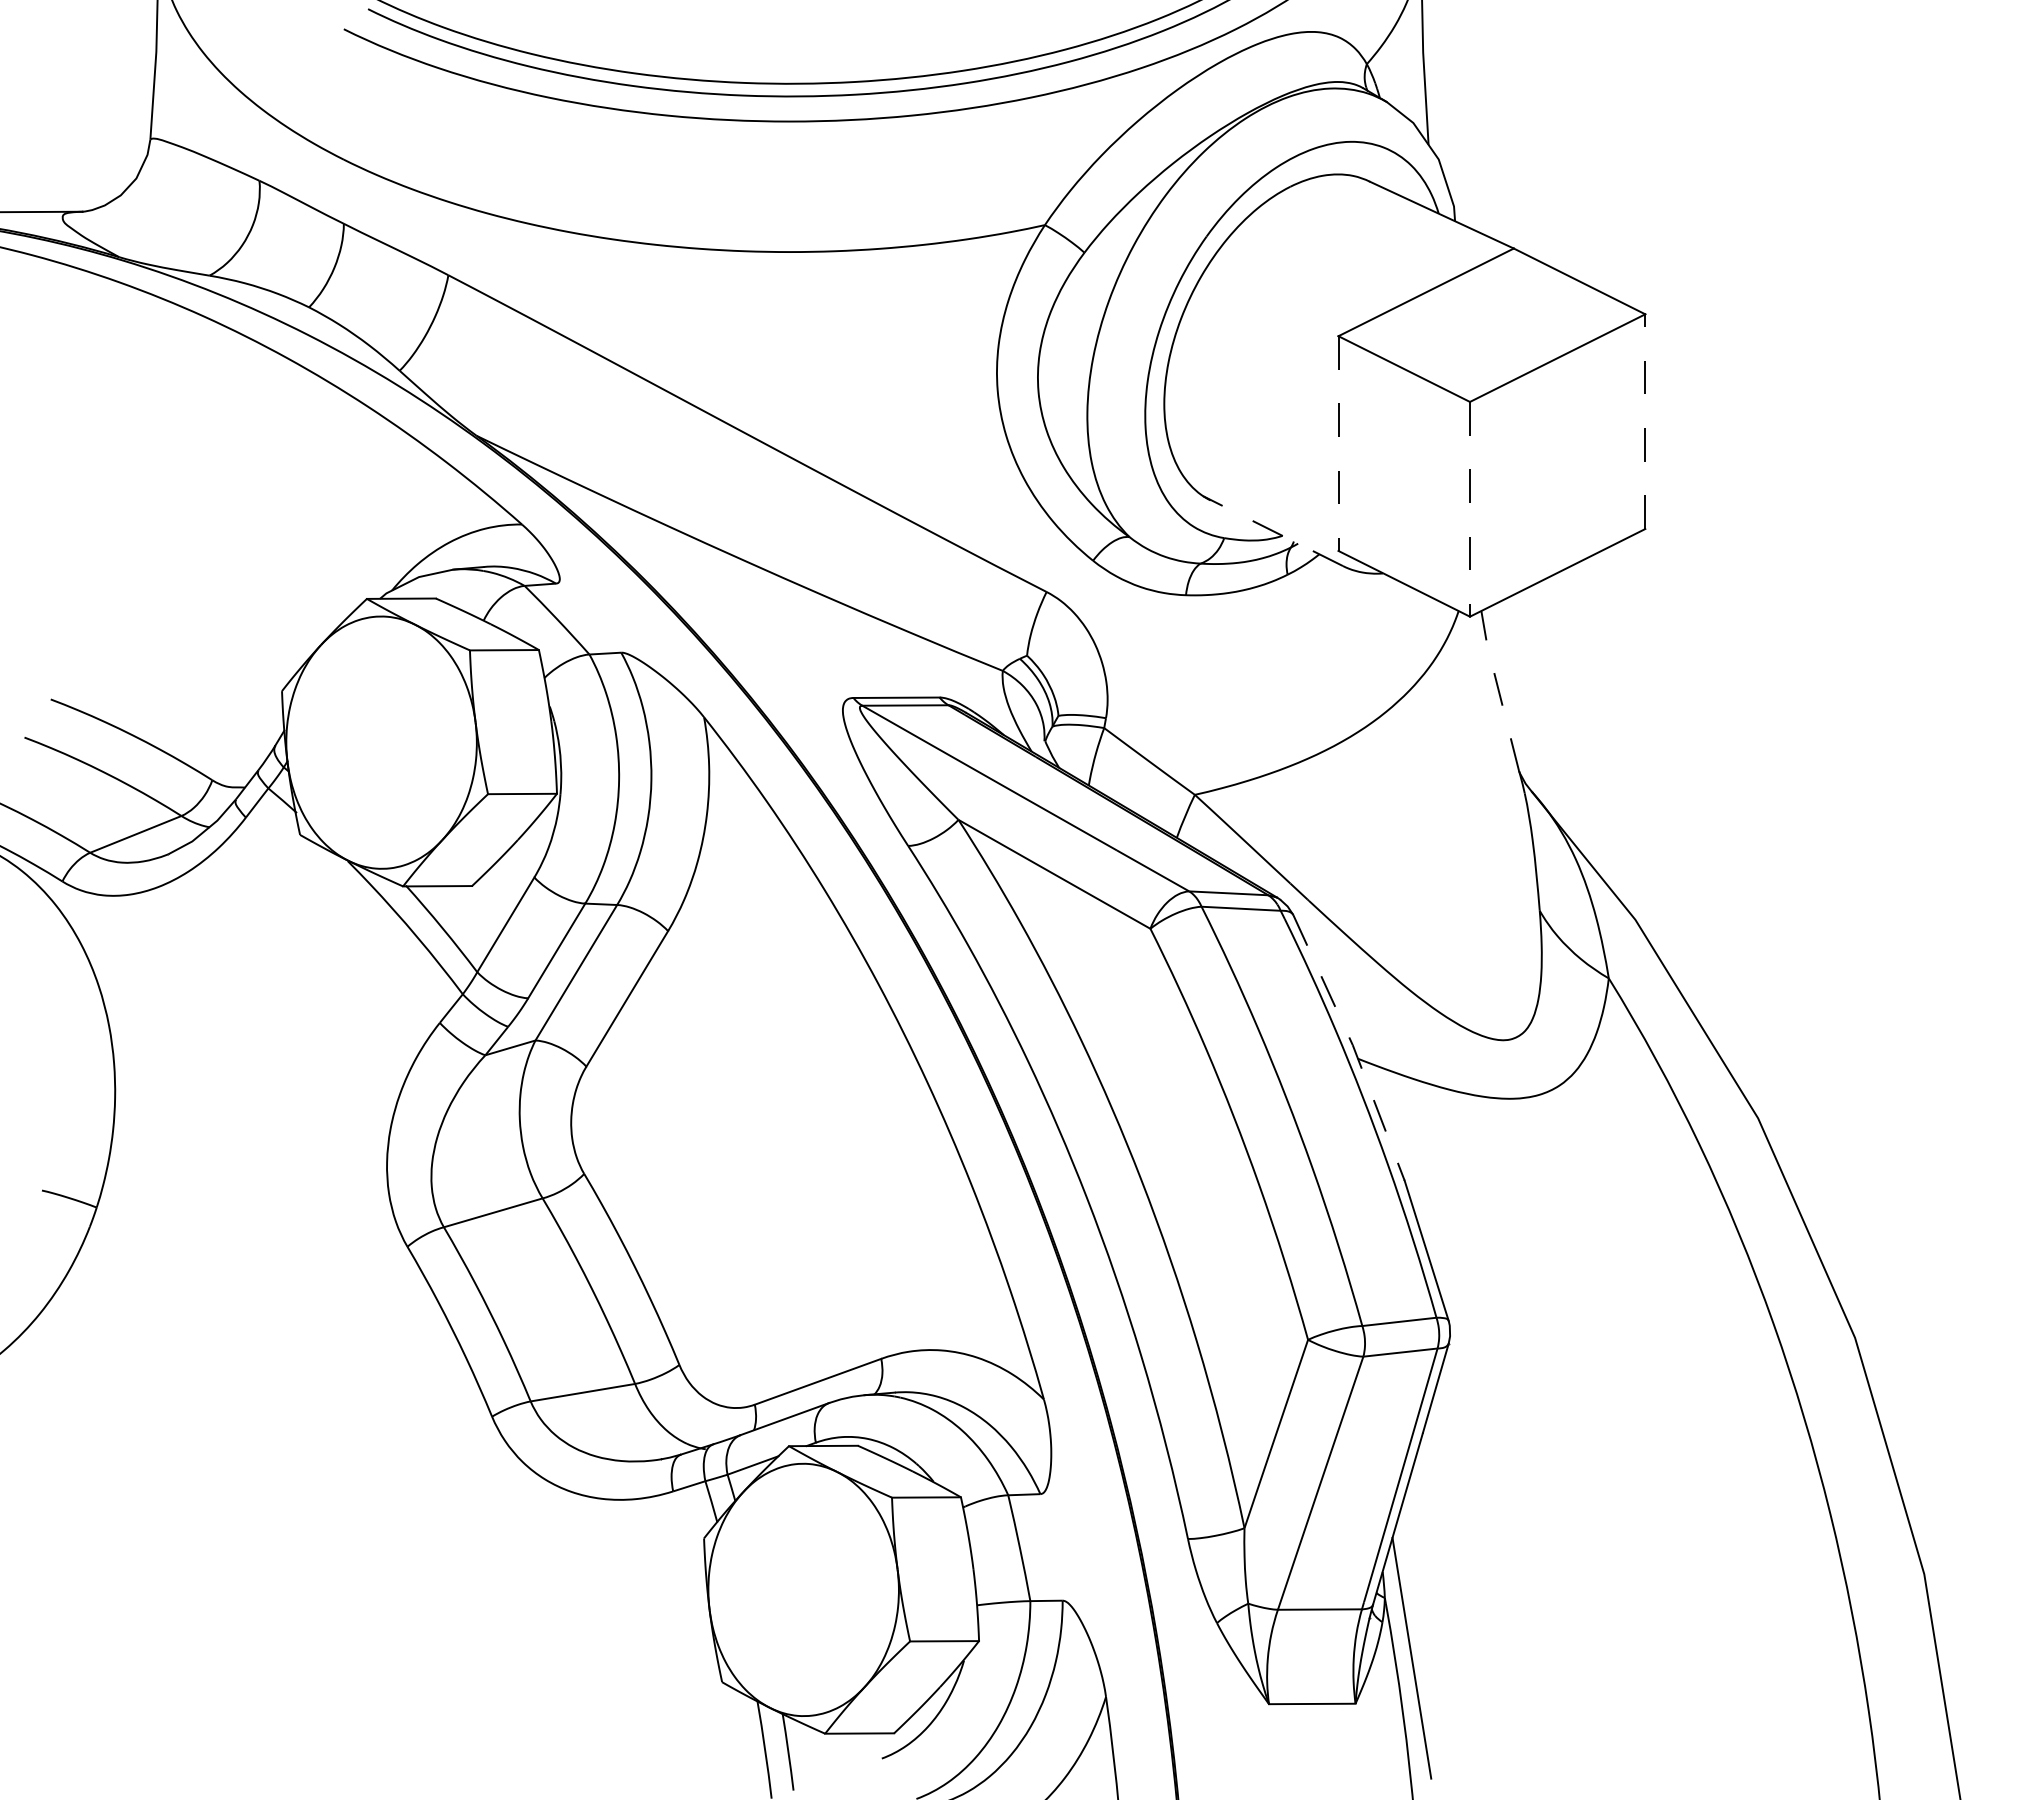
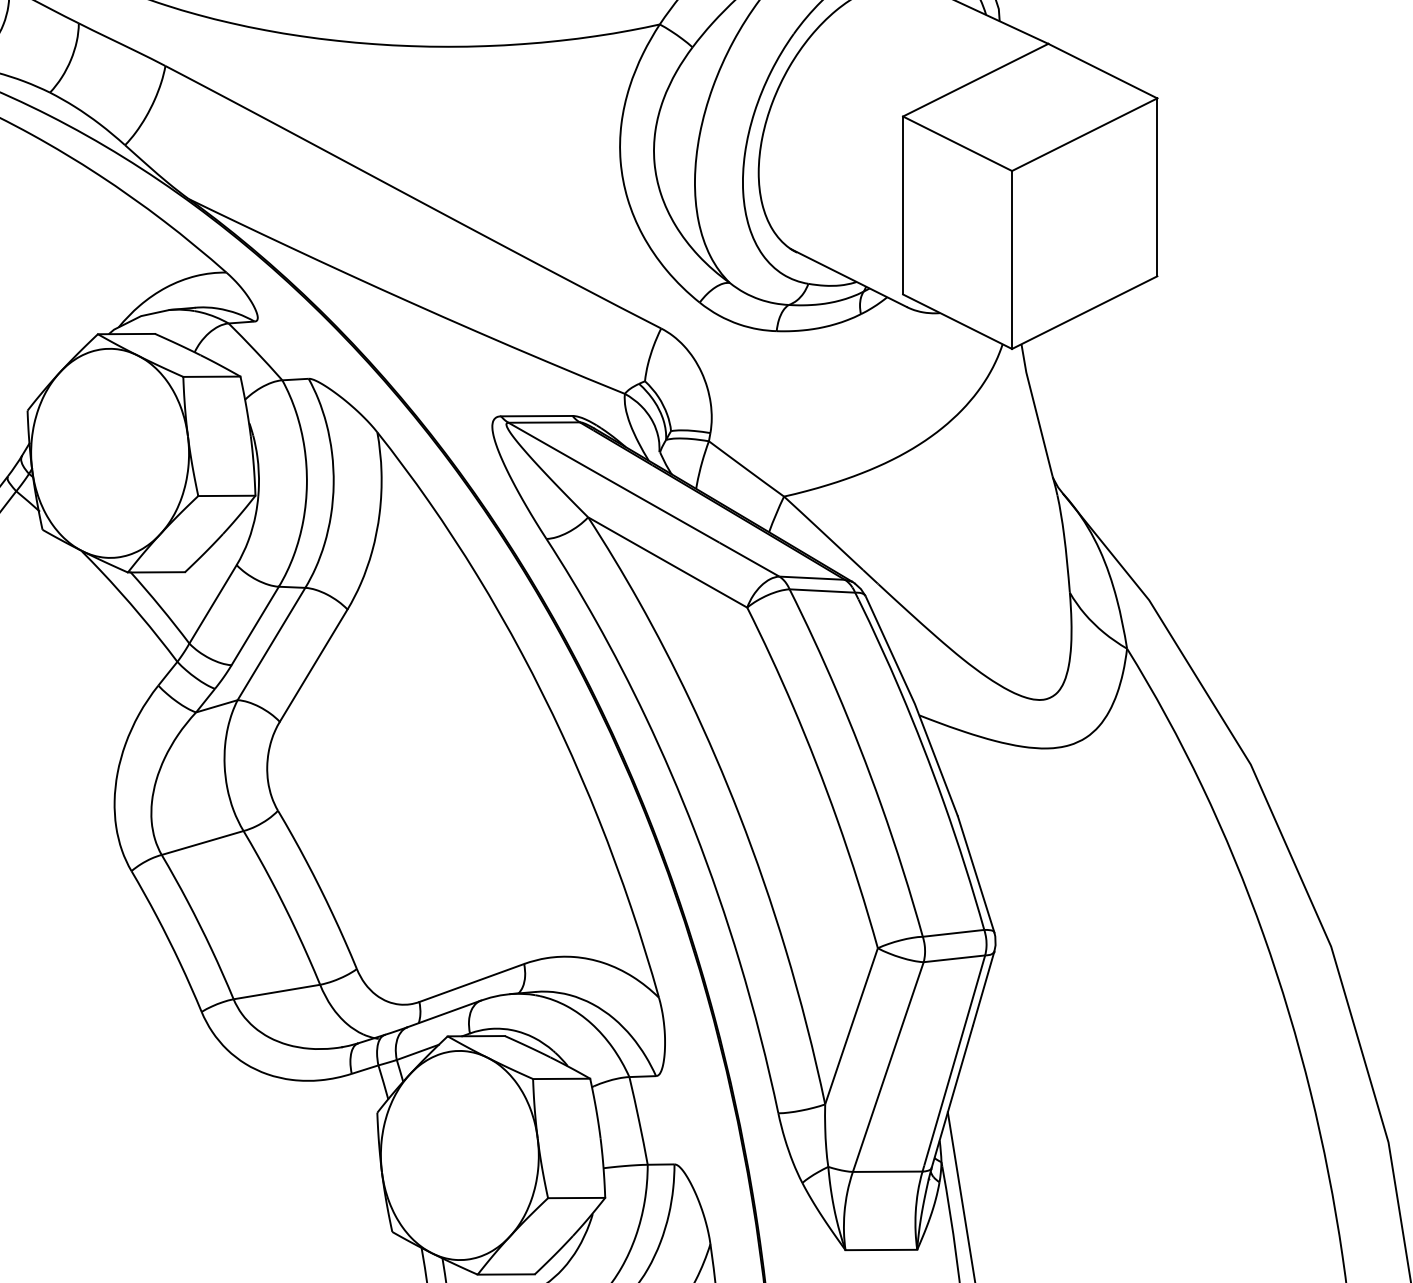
line: (1645, 421) -> (1157, 187), dashed -> solid
line: (1338, 444) -> (903, 206), dashed -> solid
line: (1470, 509) -> (1012, 260), dashed -> solid
line: (1272, 530) -> (848, 277), dashed -> solid
line: (1498, 690) -> (1035, 410), dashed -> solid
line: (1353, 1046) -> (915, 705), dashed -> solid

